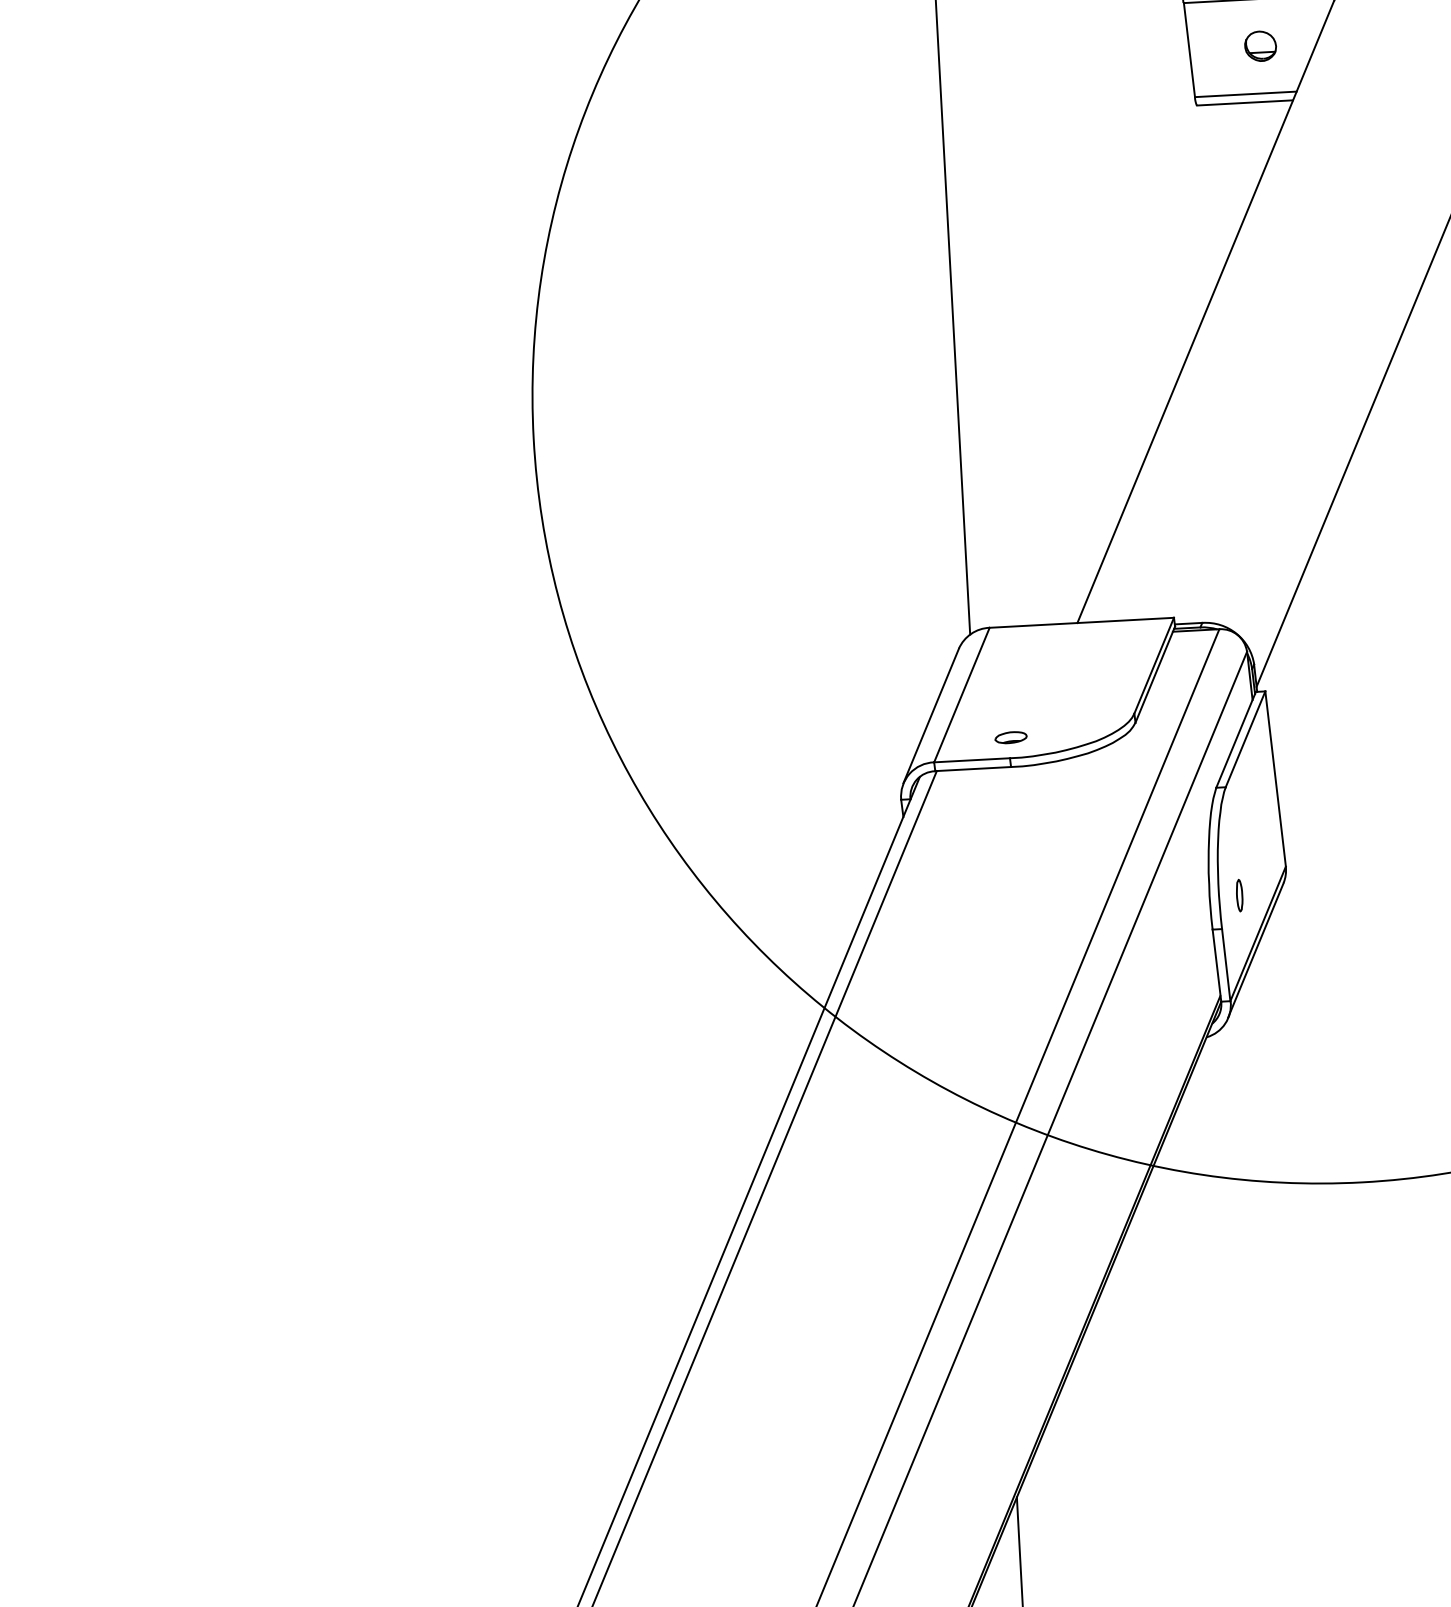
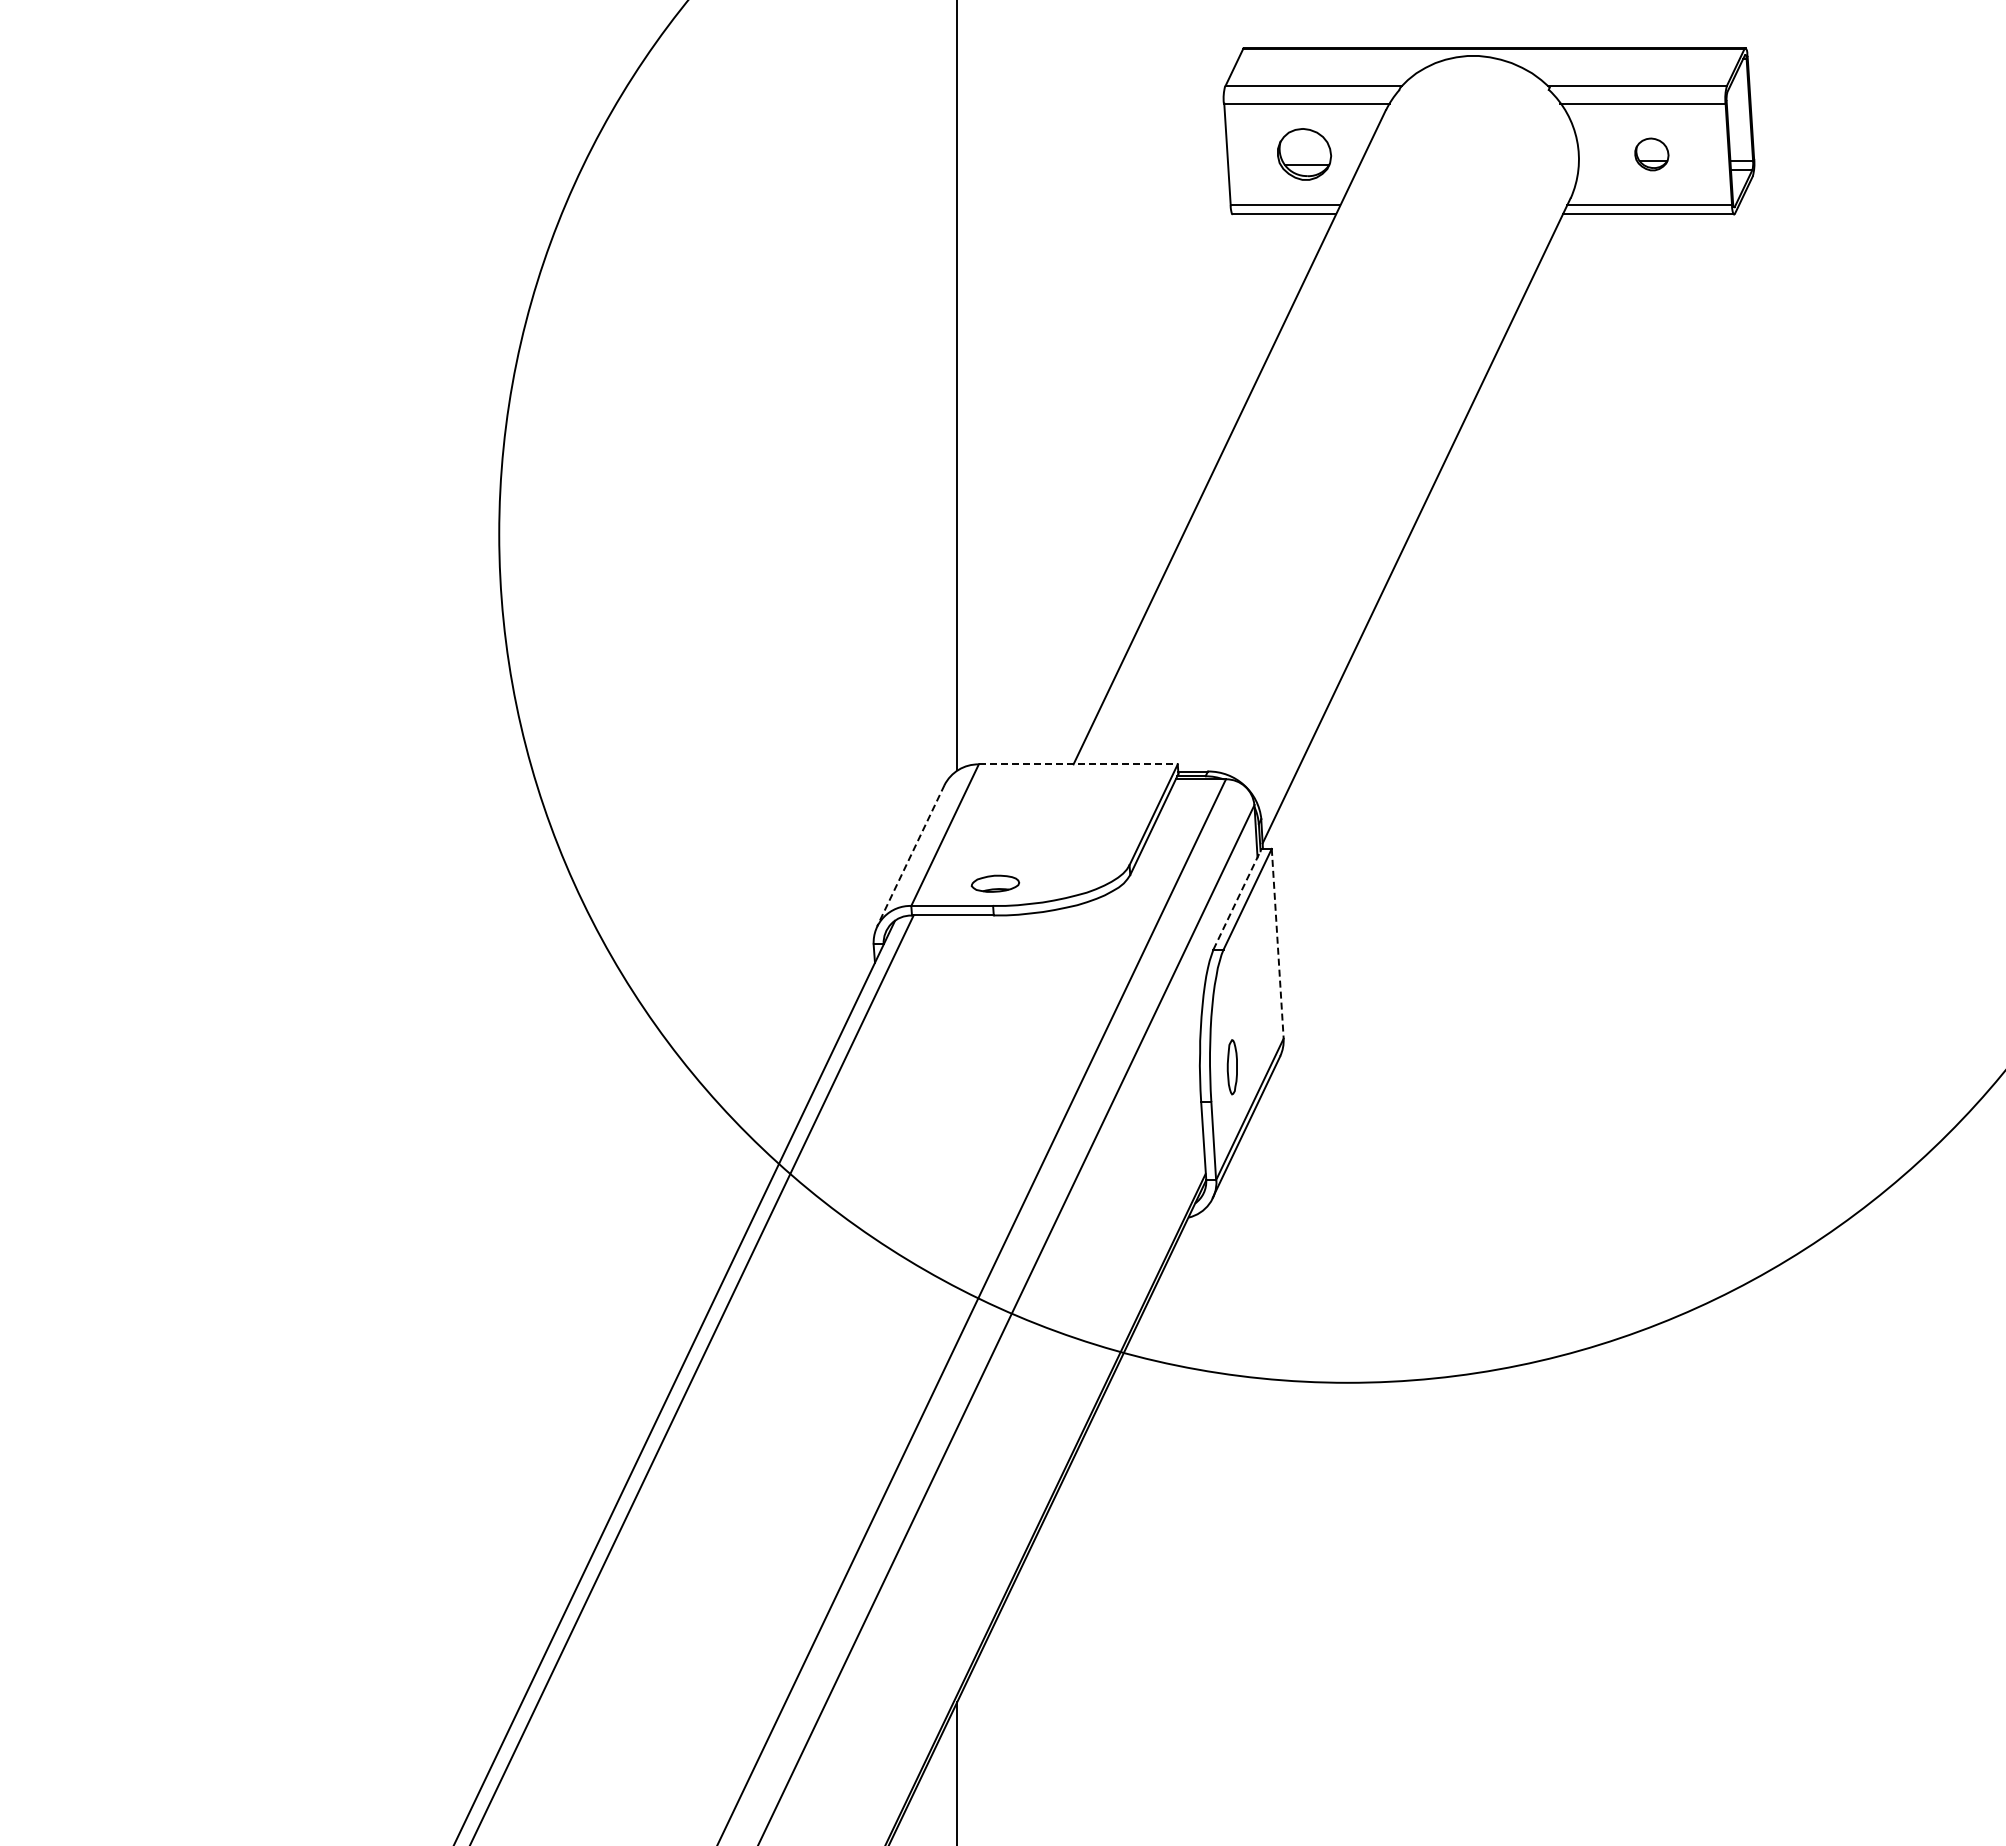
part: (1259, 46) -> (1303, 154), size x1.6
line: (1082, 622) -> (1078, 764), solid -> dashed
line: (930, 716) -> (910, 856), solid -> dashed
part: (1011, 737) -> (995, 883), size x1.4
line: (1236, 740) -> (1237, 899), solid -> dashed
line: (1275, 779) -> (1277, 944), solid -> dashed
part: (1238, 895) -> (1231, 1066), size x1.6

